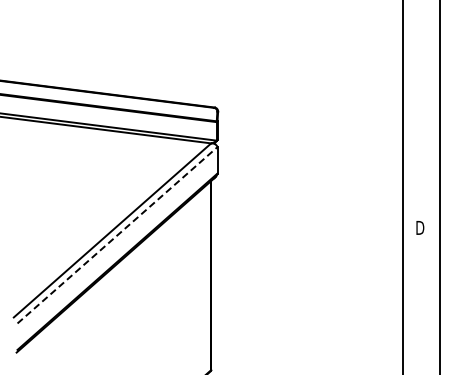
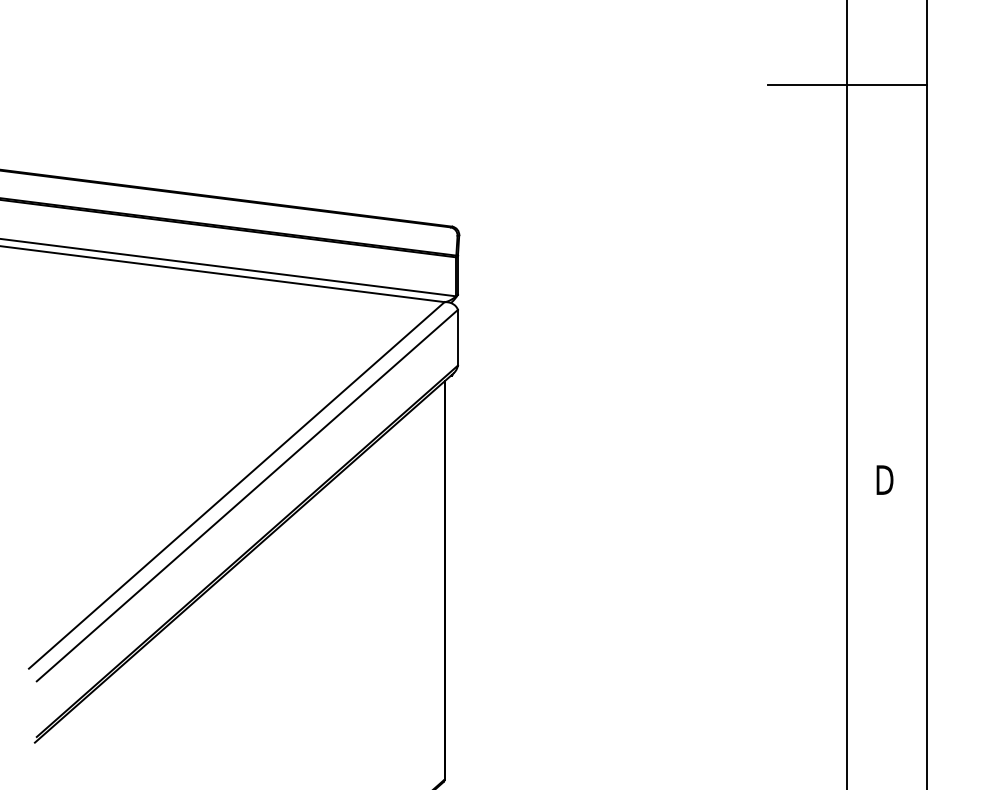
line: (402, 40) -> (847, 85), added
line: (117, 234) -> (247, 493), dashed -> solid

